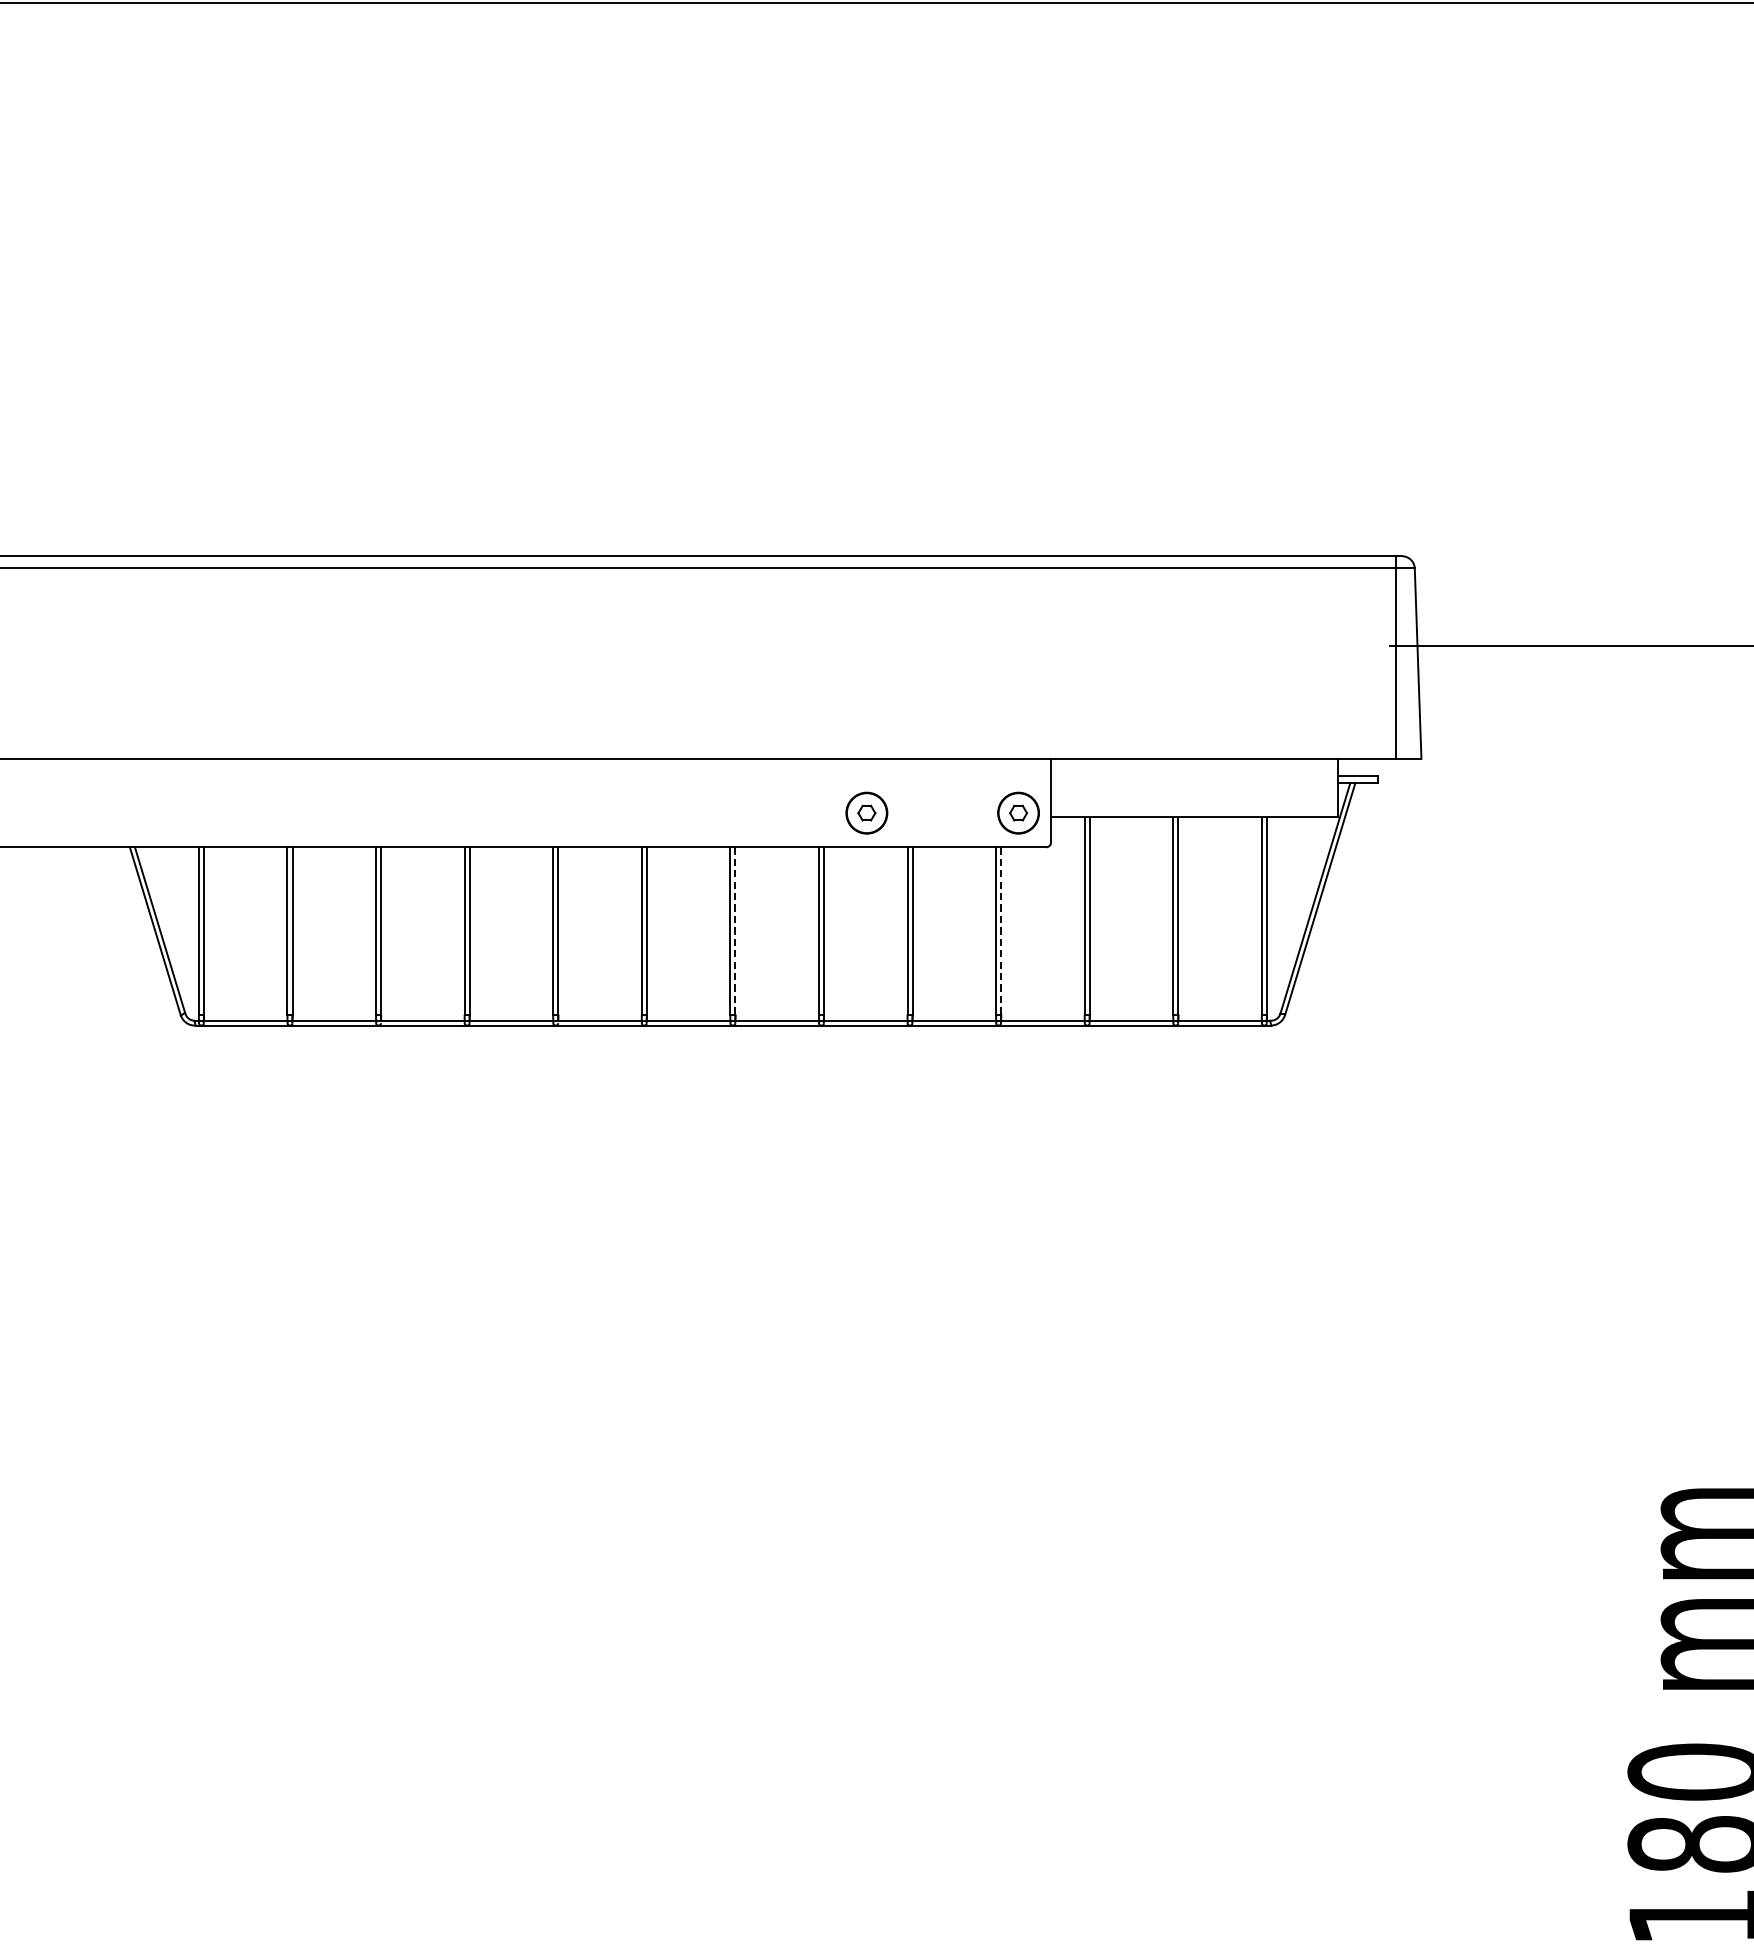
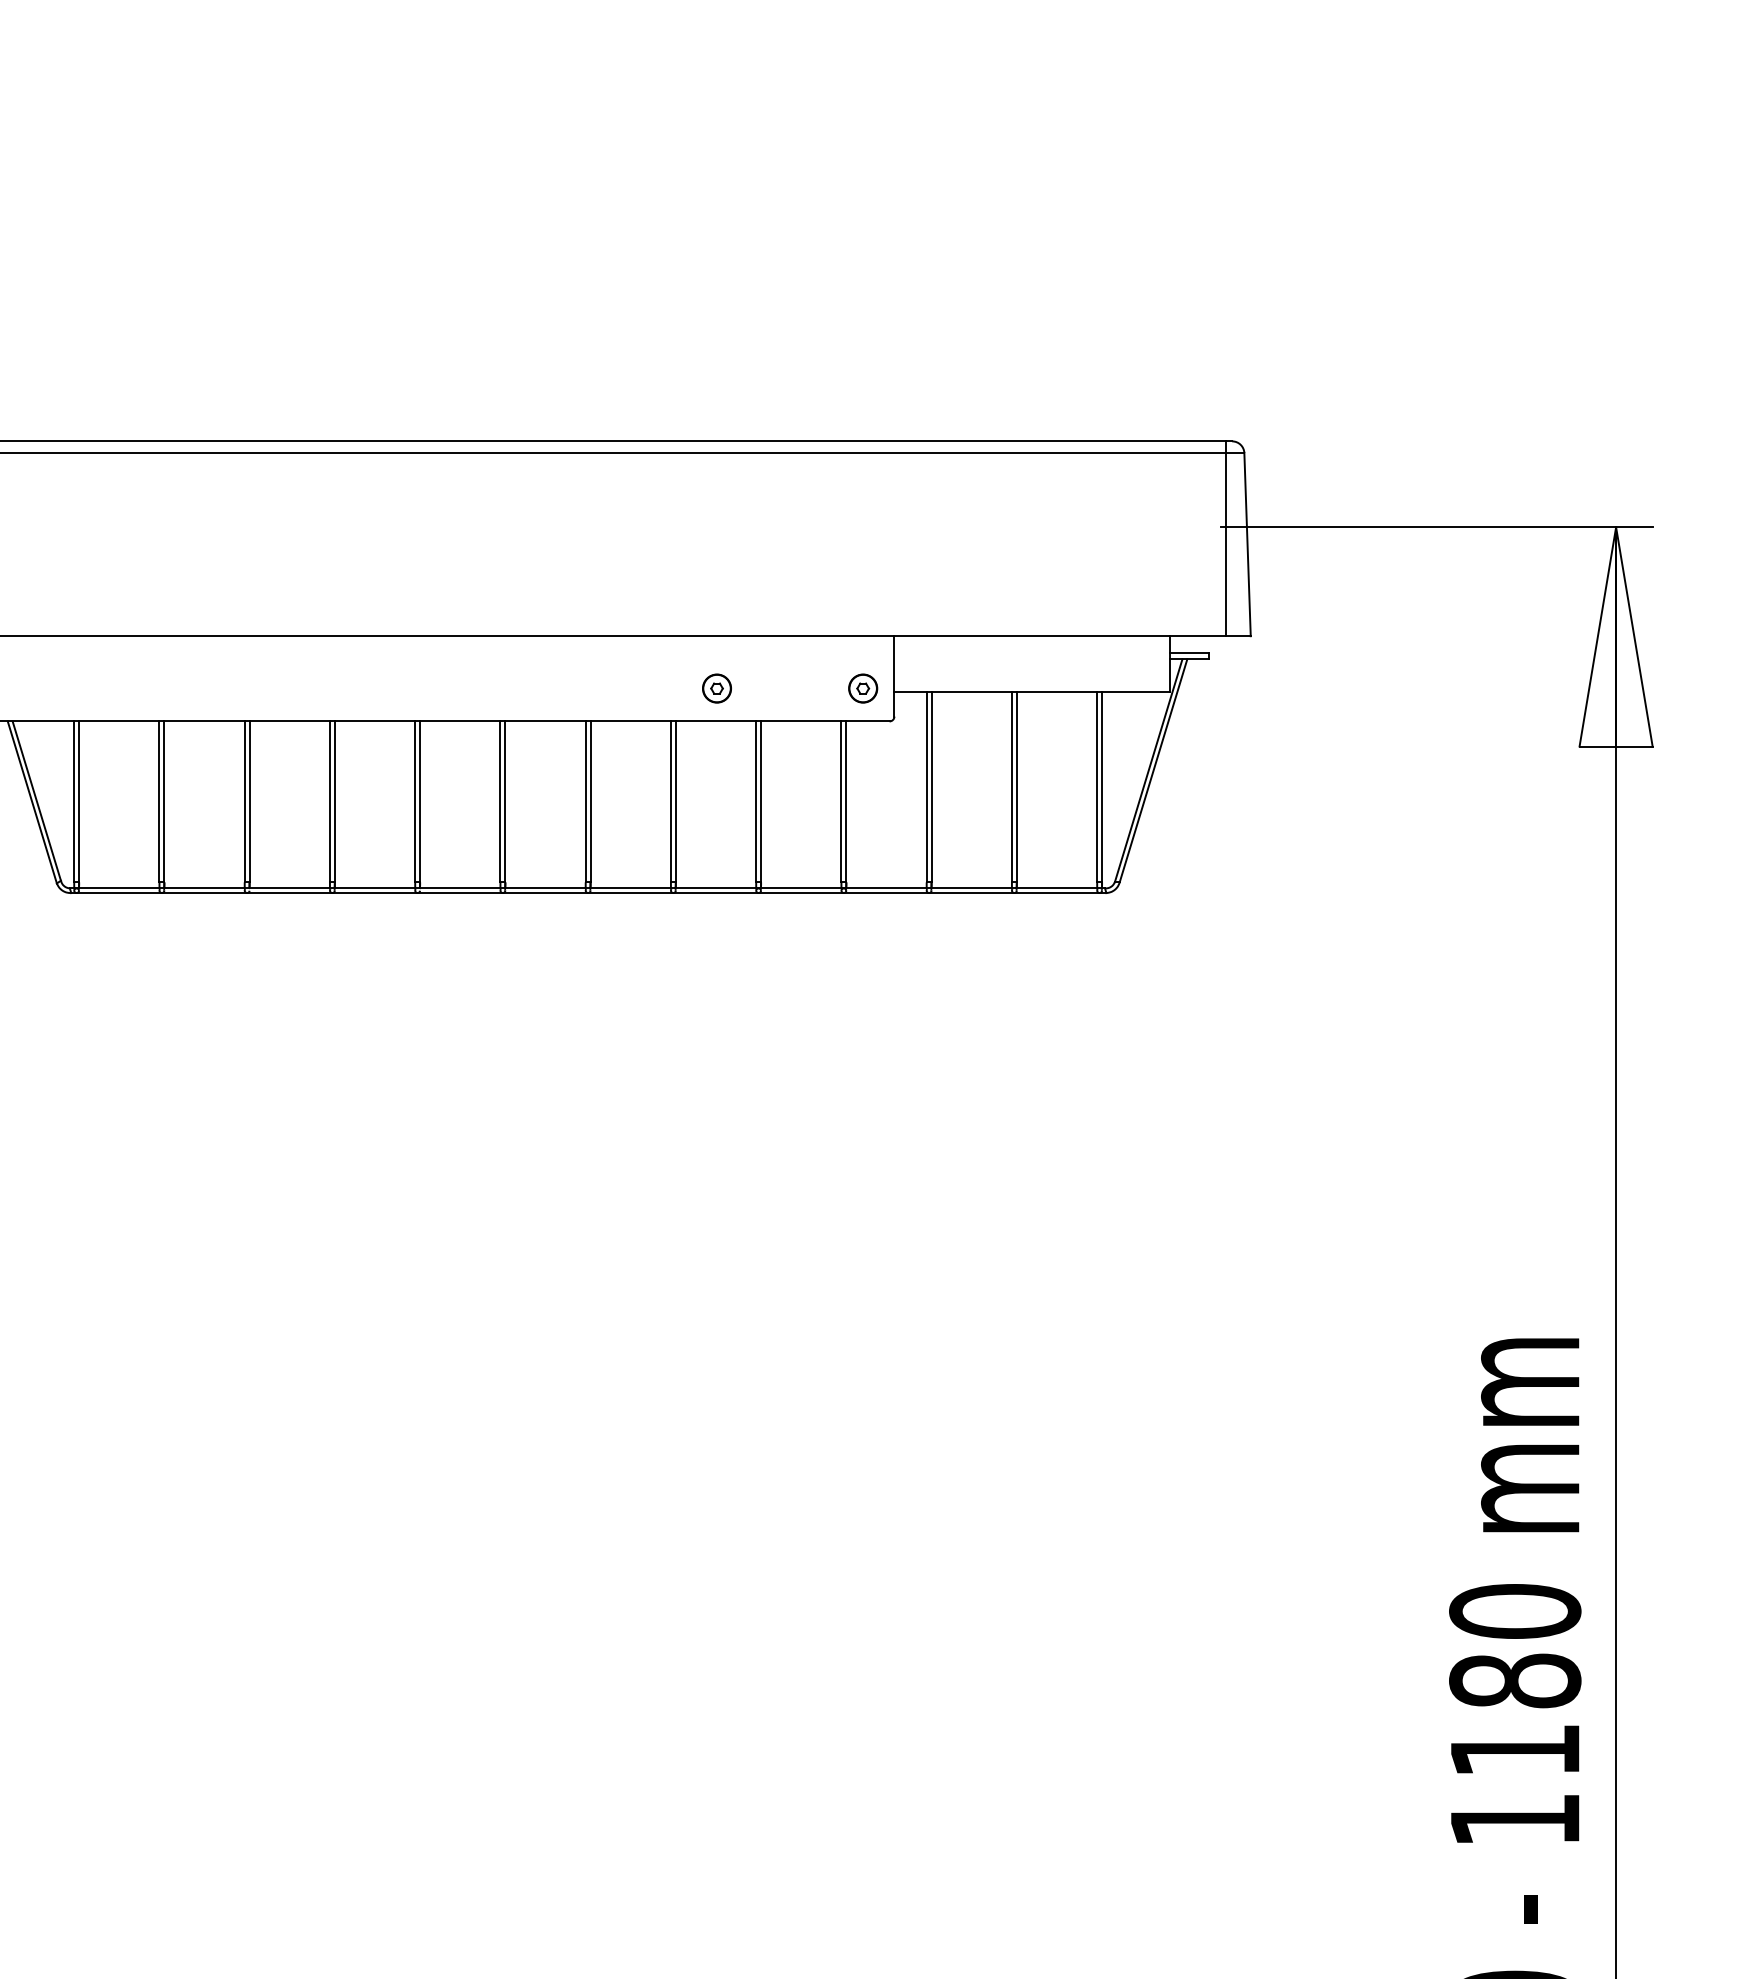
part: (866, 813) -> (716, 688), size x0.71
part: (1019, 813) -> (863, 688), size x0.71
line: (735, 930) -> (590, 801), dashed -> solid
line: (1001, 930) -> (846, 801), dashed -> solid

